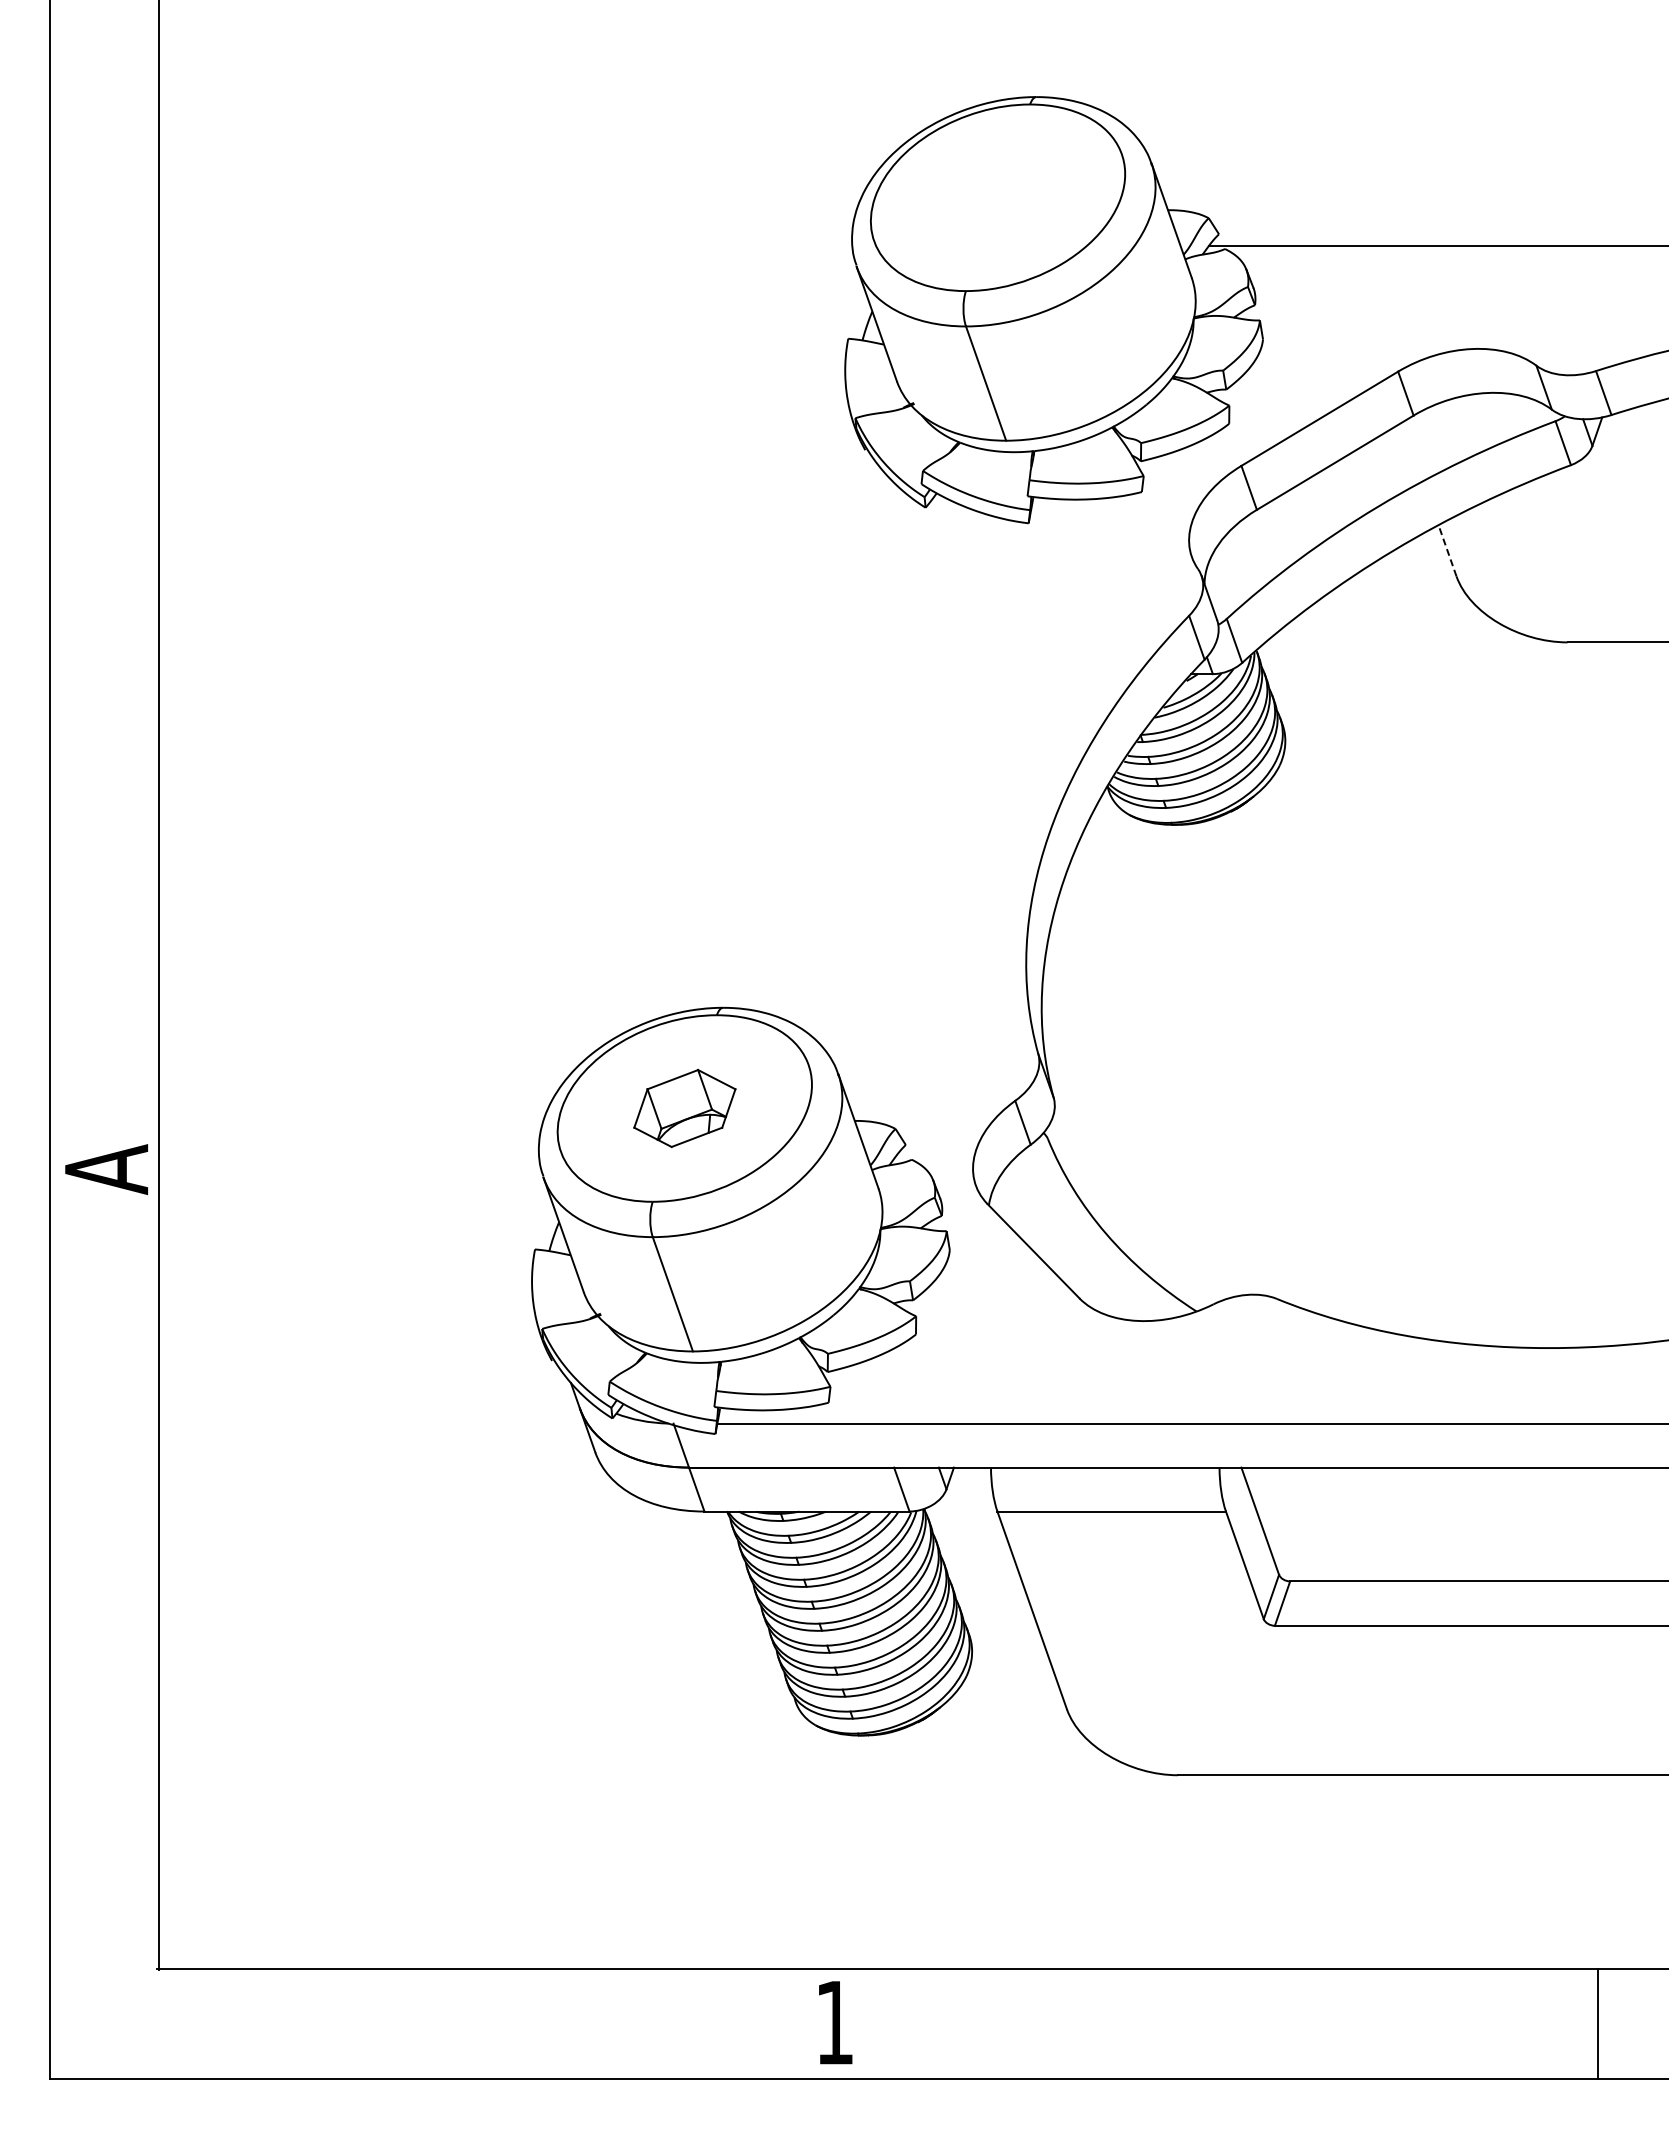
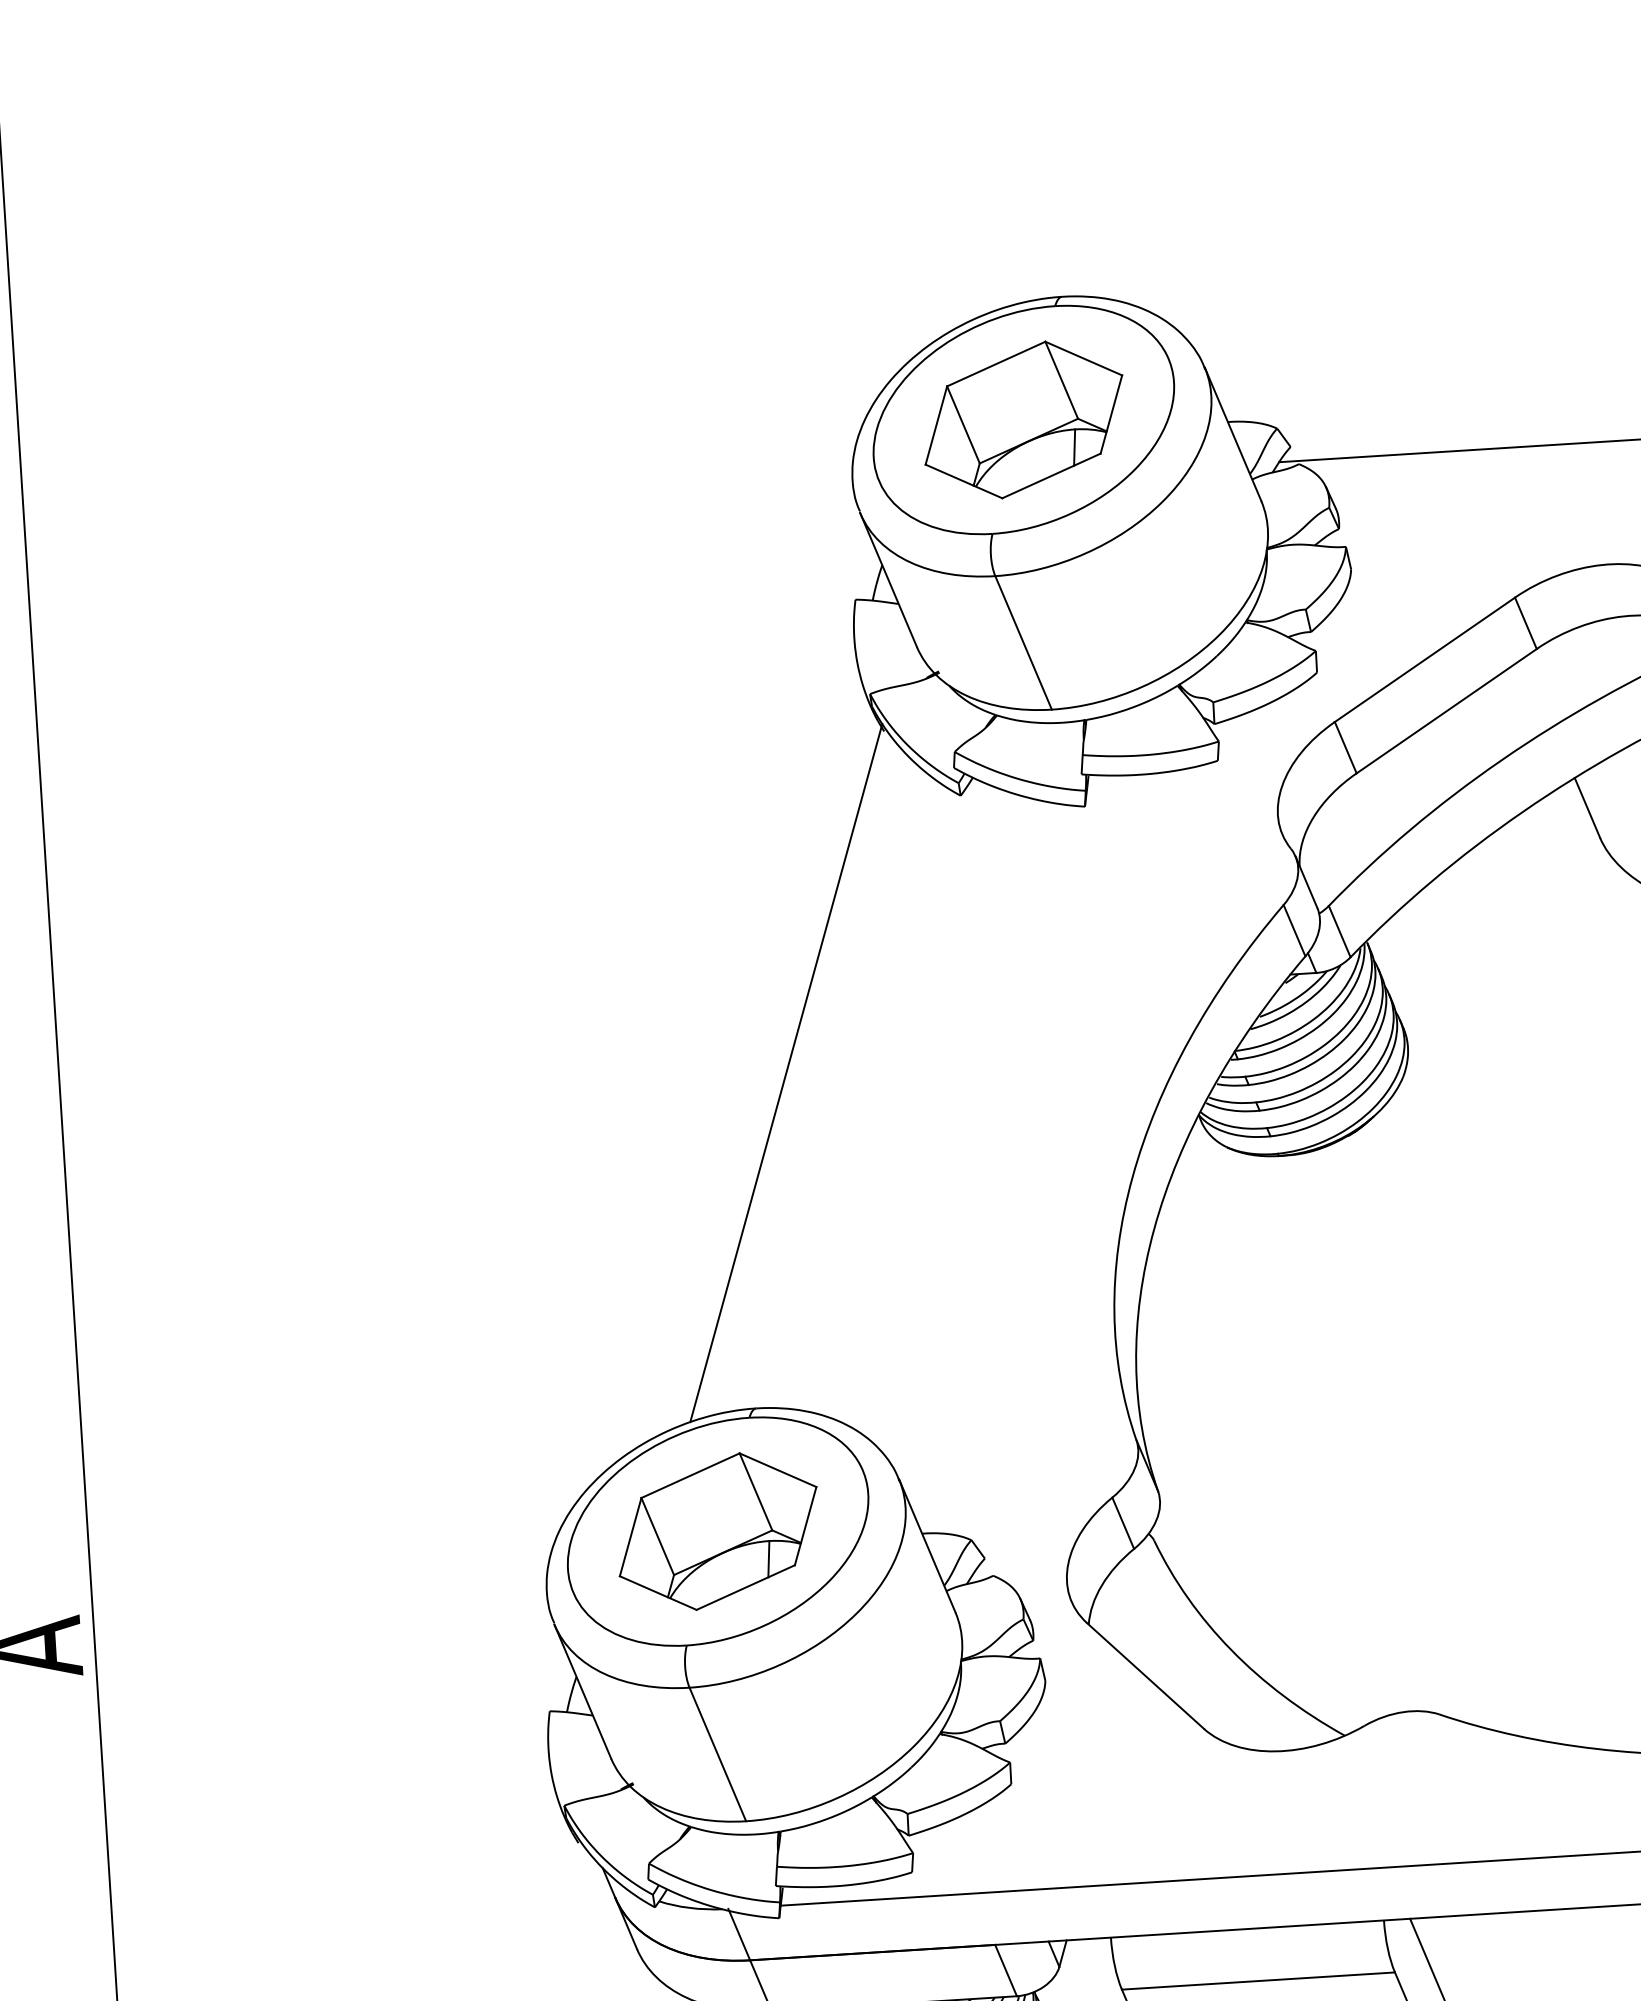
part: (997, 197) -> (1023, 419), added
line: (1447, 550) -> (1587, 807), dashed -> solid
line: (765, 729) -> (786, 1072), added
part: (684, 1108) -> (717, 1531), size x1.67

